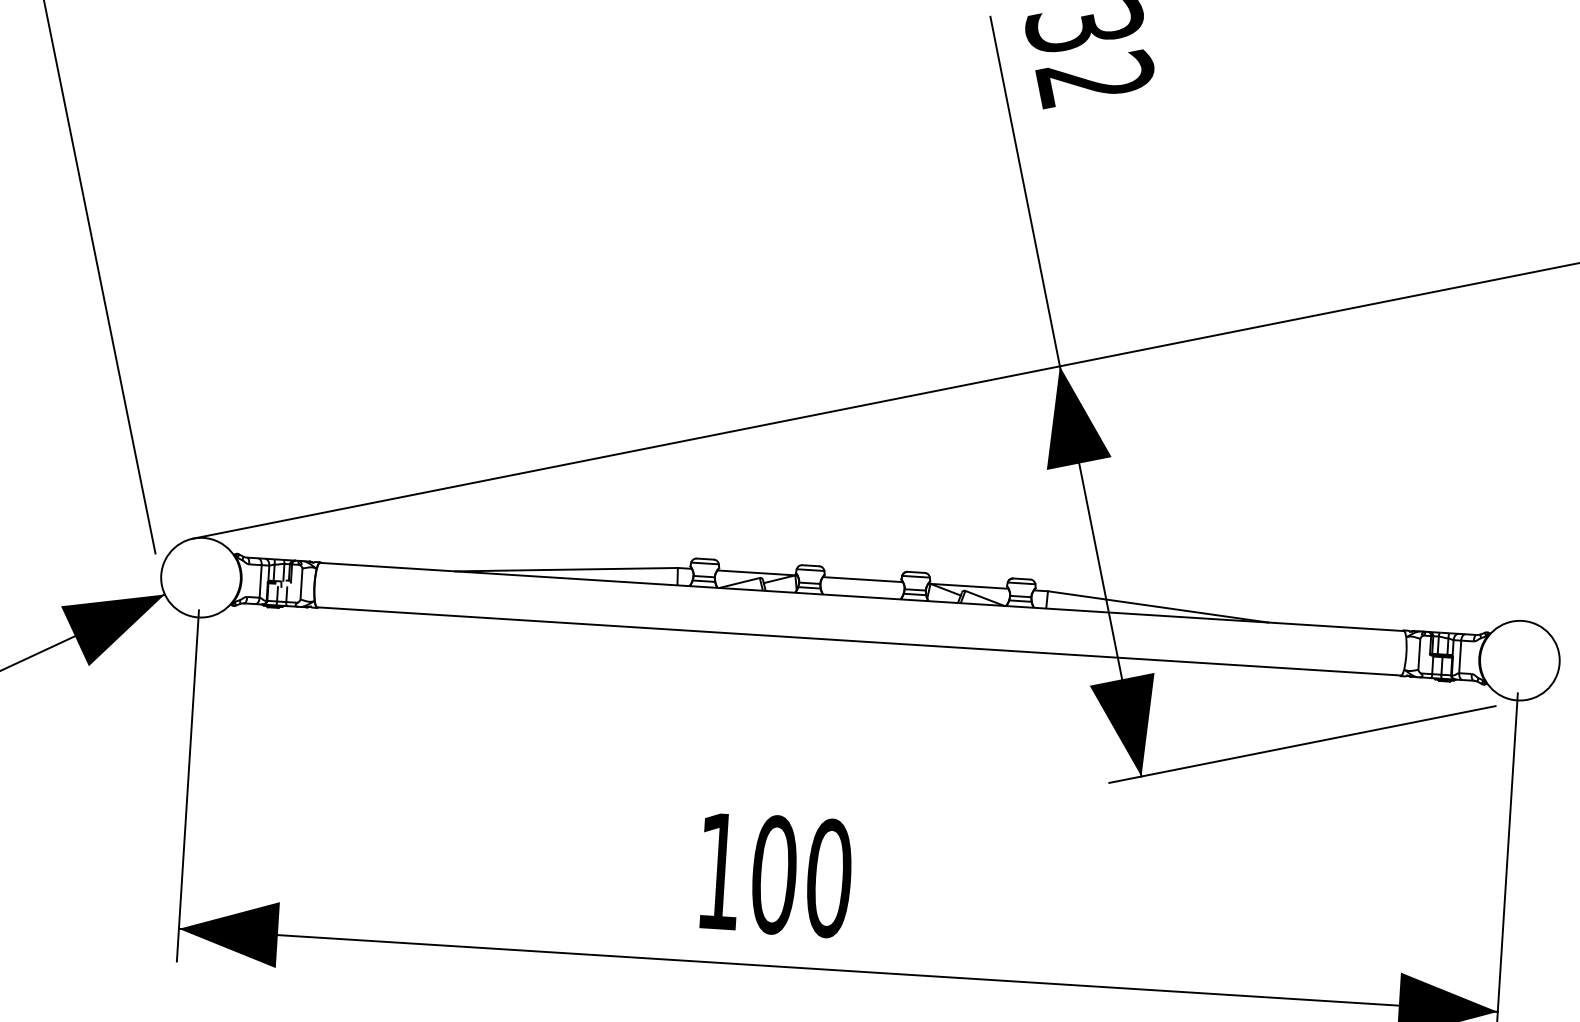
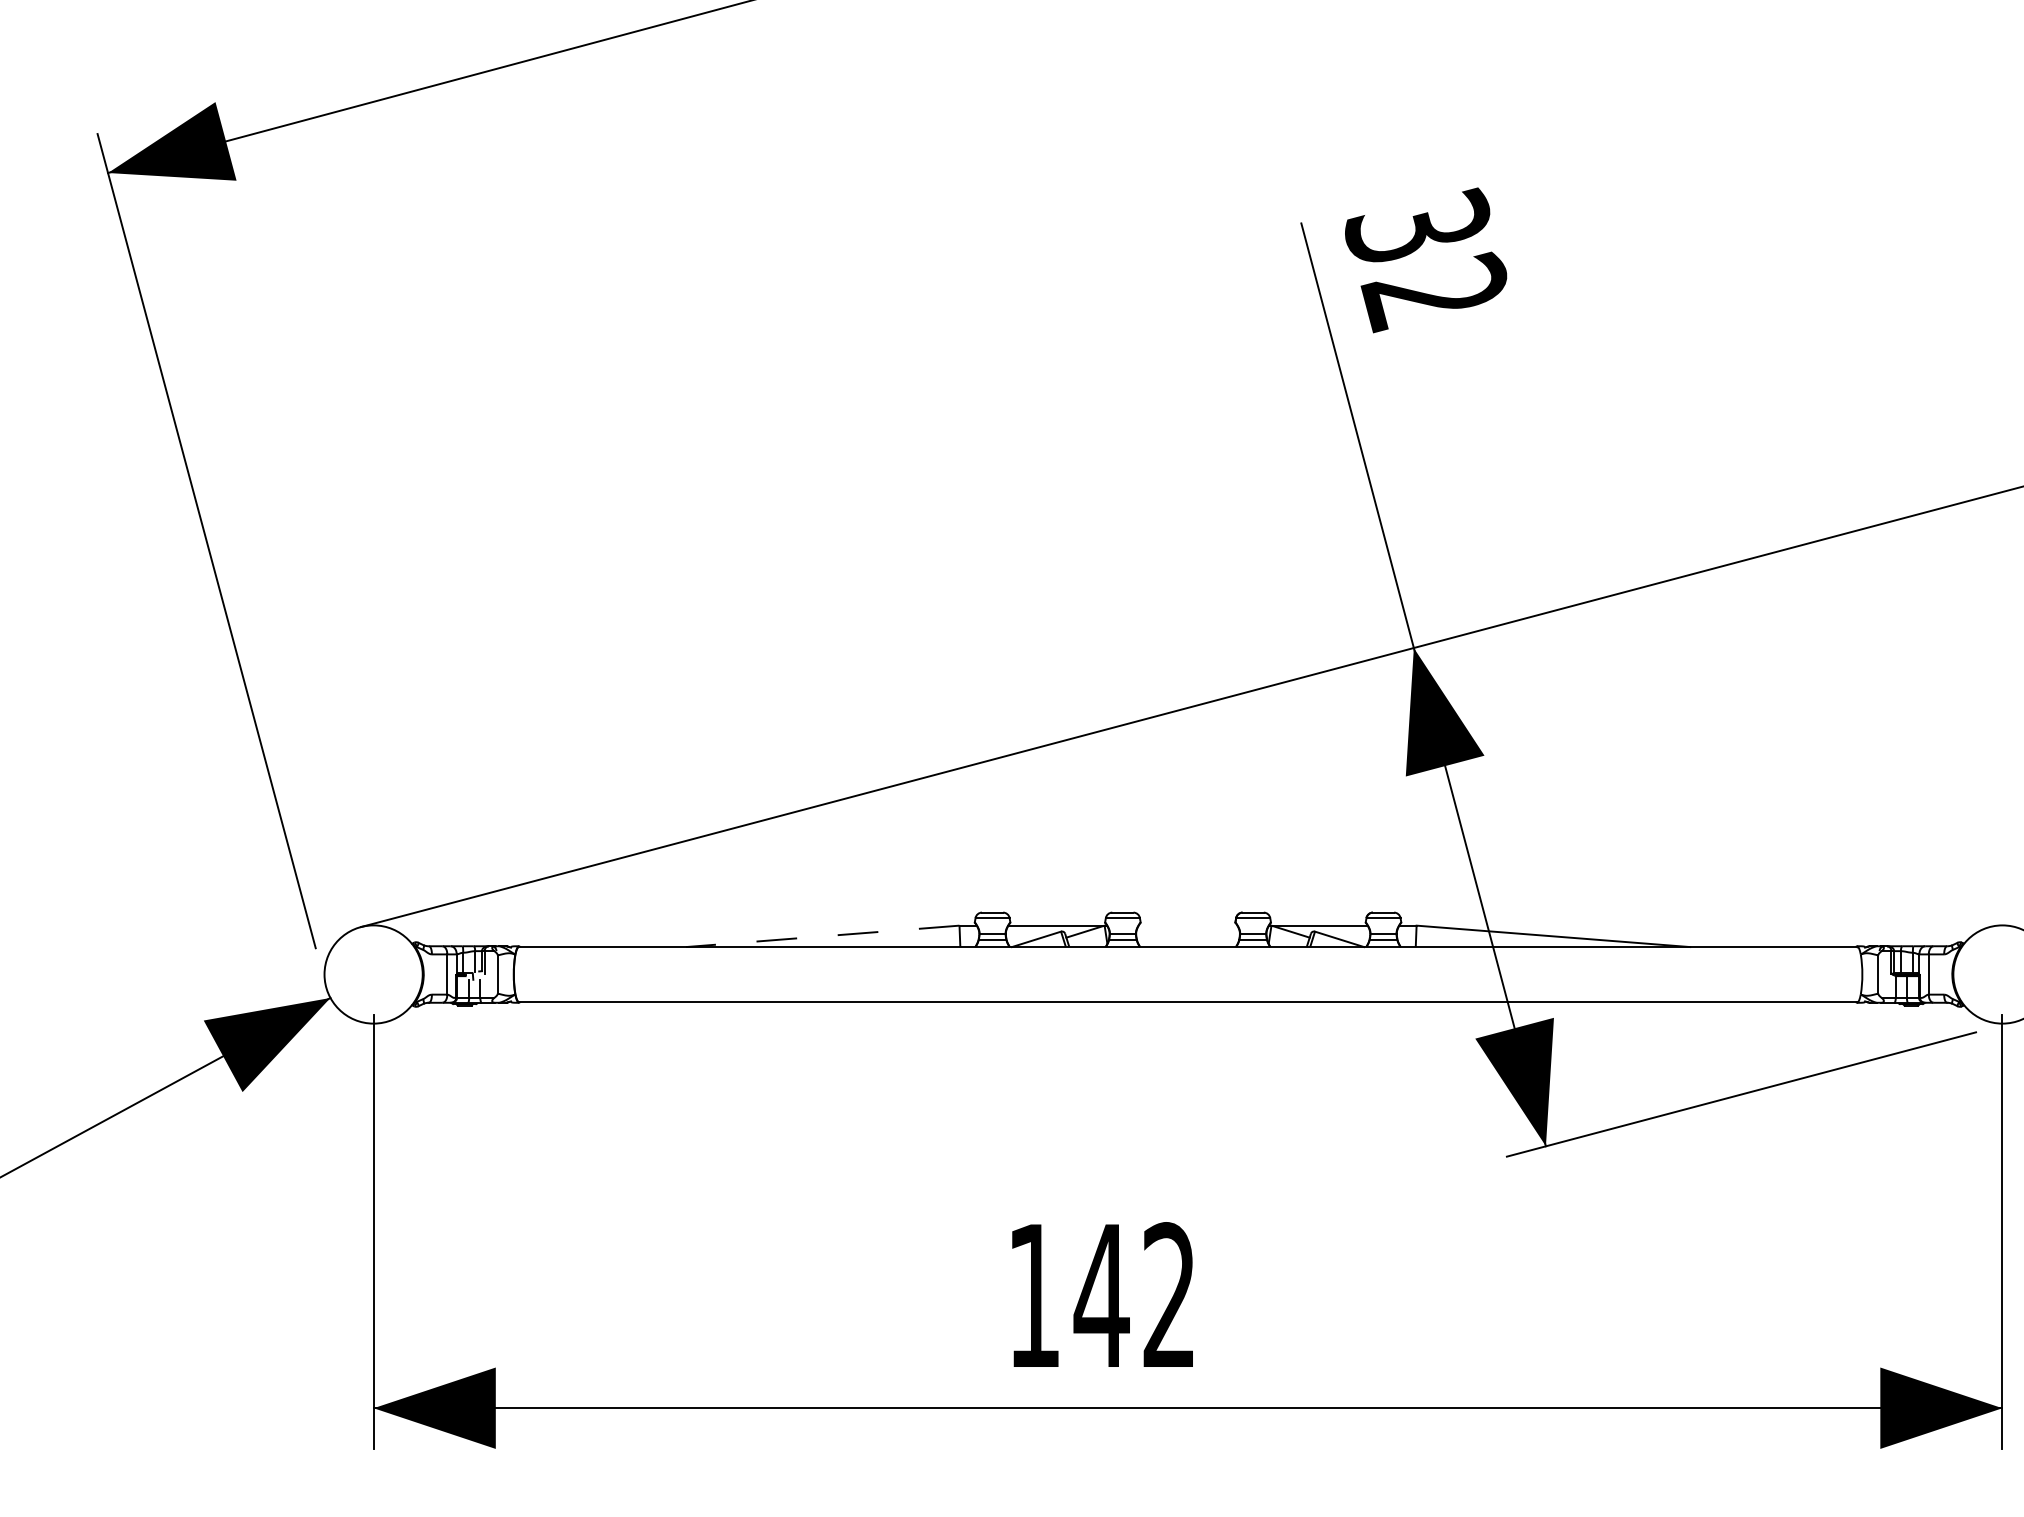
line: (566, 569) -> (822, 936), solid -> dashed
line: (862, 579) -> (1187, 925), removed
text: (800, 876) -> (1134, 1295), 100 -> 142

